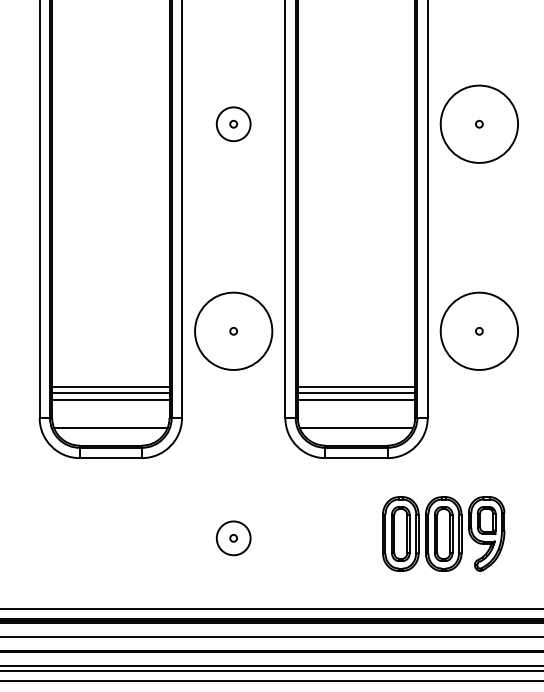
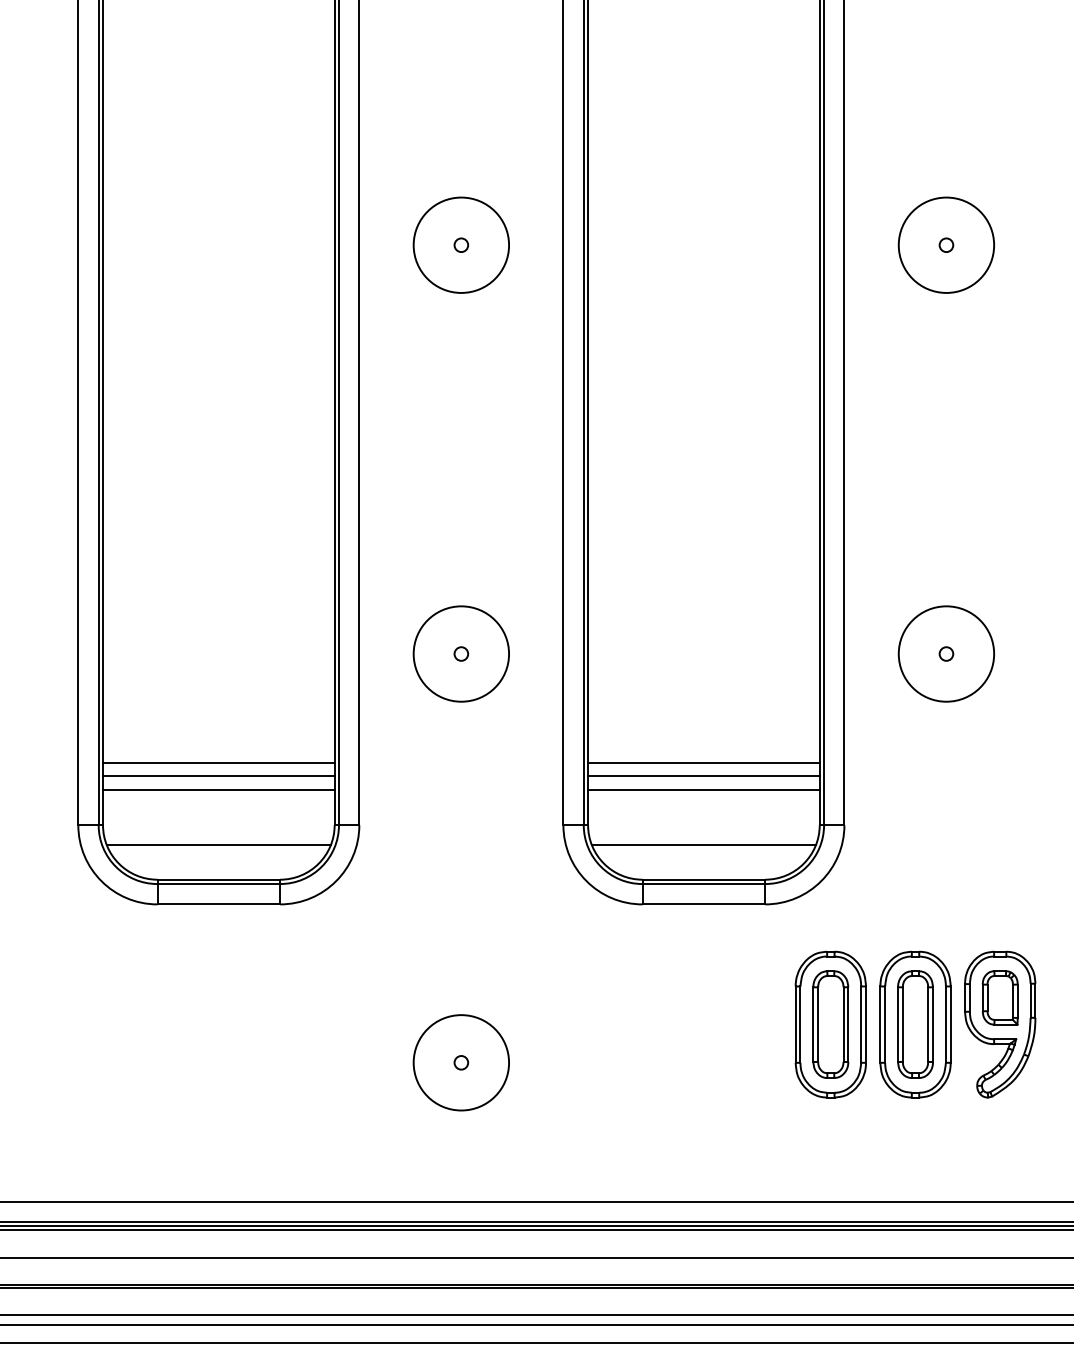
circle: (233, 124) -> (460, 245), size x1.43
circle: (479, 124) -> (946, 245), size x0.62
circle: (233, 331) -> (460, 654), size x0.62
circle: (479, 331) -> (946, 654), size x0.62
part: (443, 533) -> (915, 1023), moved
circle: (233, 538) -> (460, 1063), size x1.43

